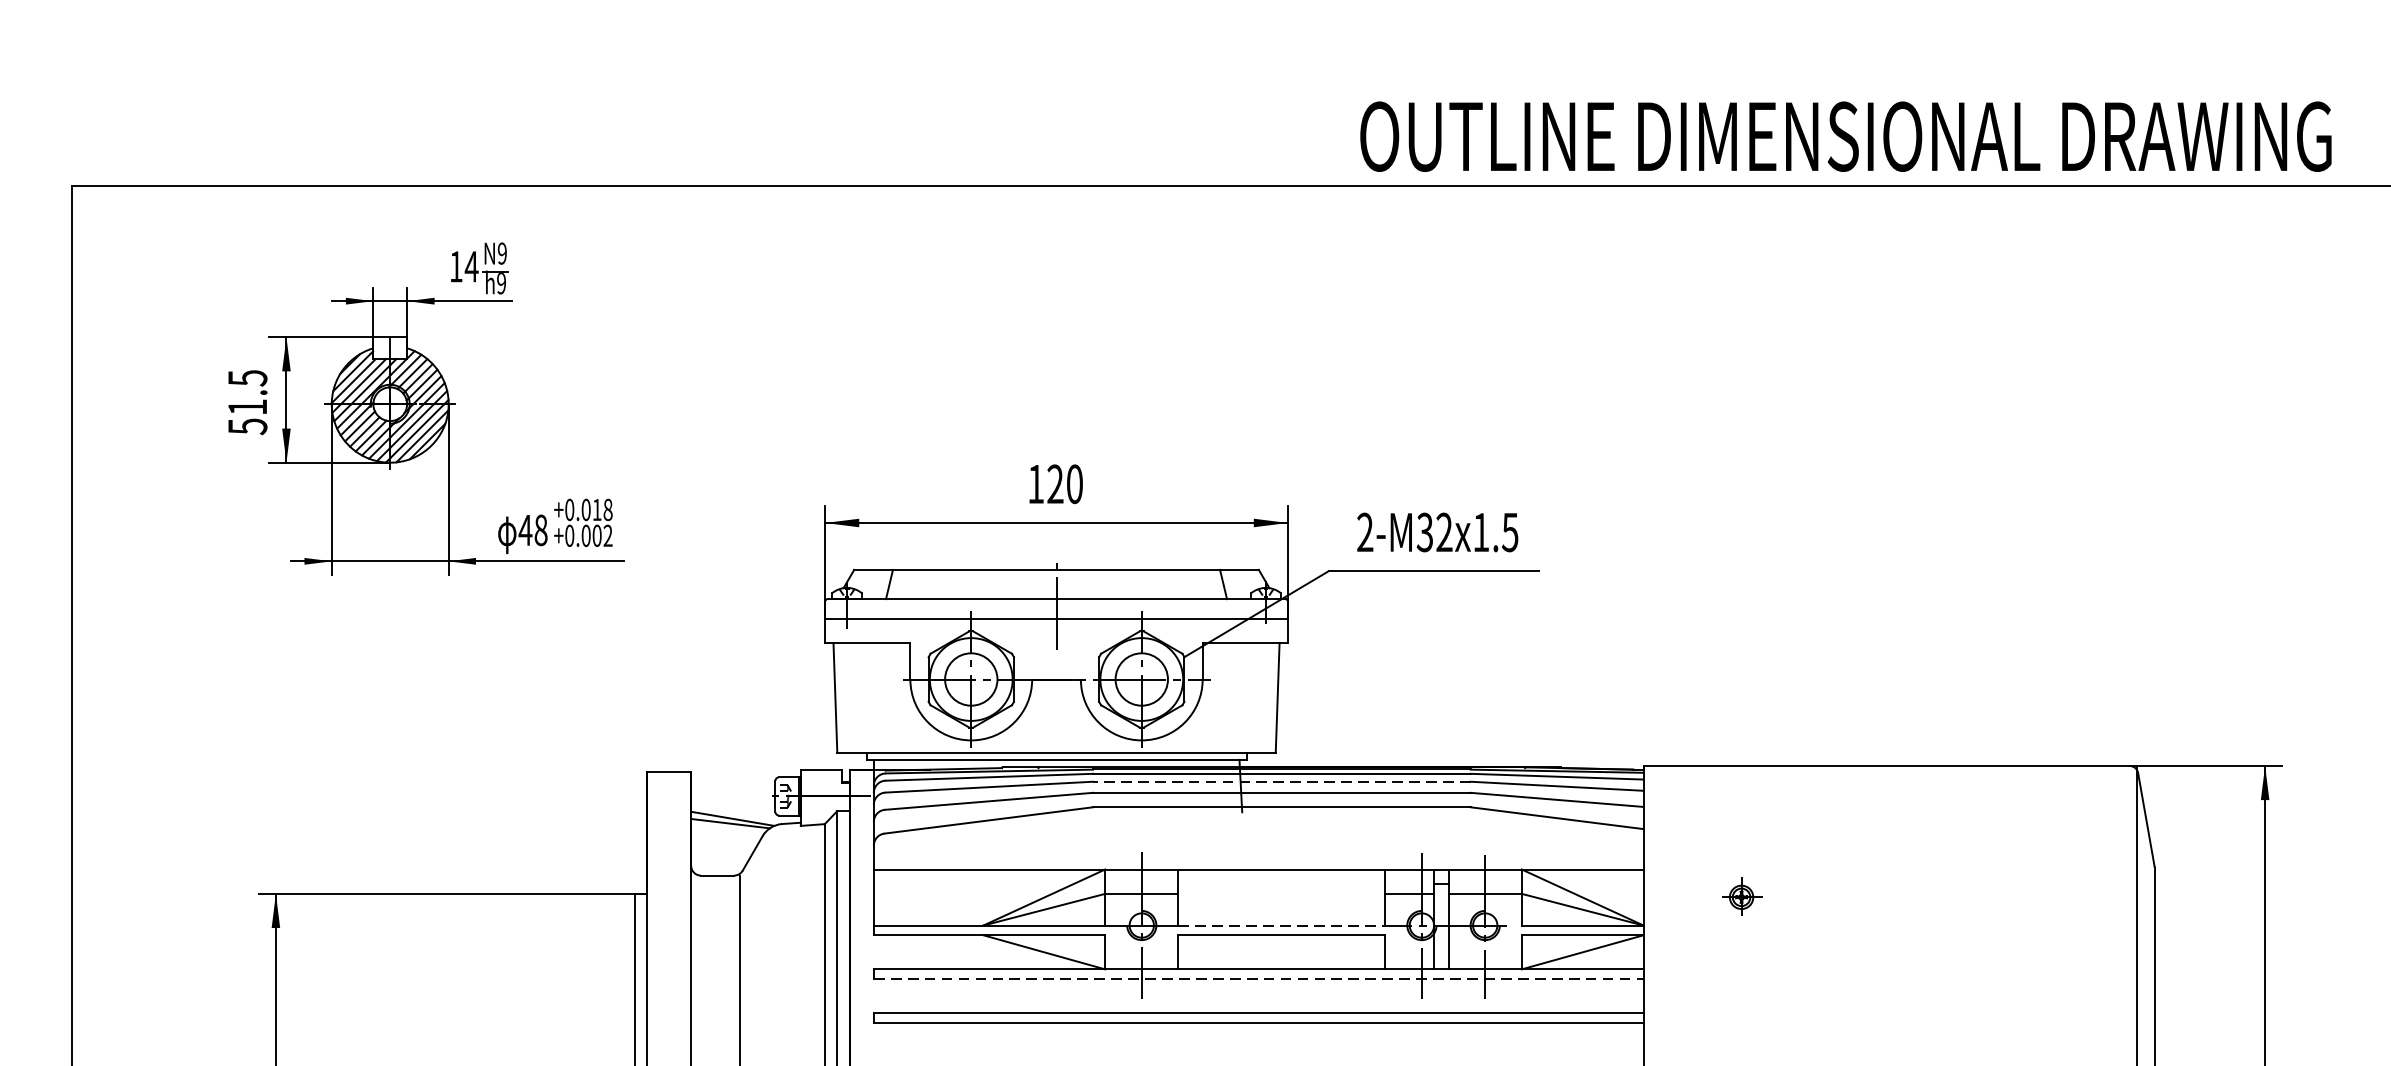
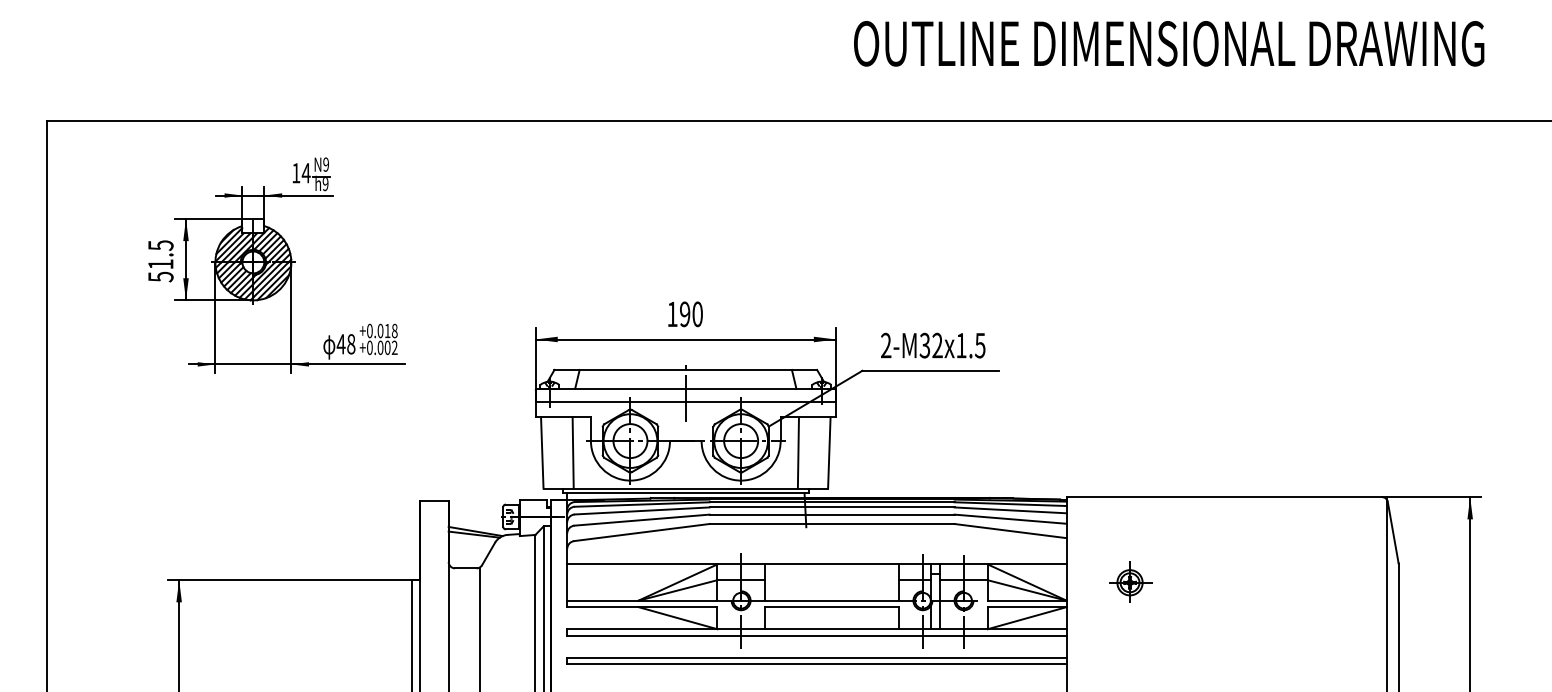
text: (1846, 136) -> (1169, 43), moved
text: (1056, 484) -> (685, 314), 120 -> 190
line: (881, 697) -> (572, 452), added
line: (1228, 697) -> (797, 452), added
line: (1282, 781) -> (832, 507), dashed -> solid
part: (1741, 895) -> (1130, 581), size x1.67
line: (1282, 925) -> (832, 600), dashed -> solid
line: (1259, 979) -> (817, 635), dashed -> solid

